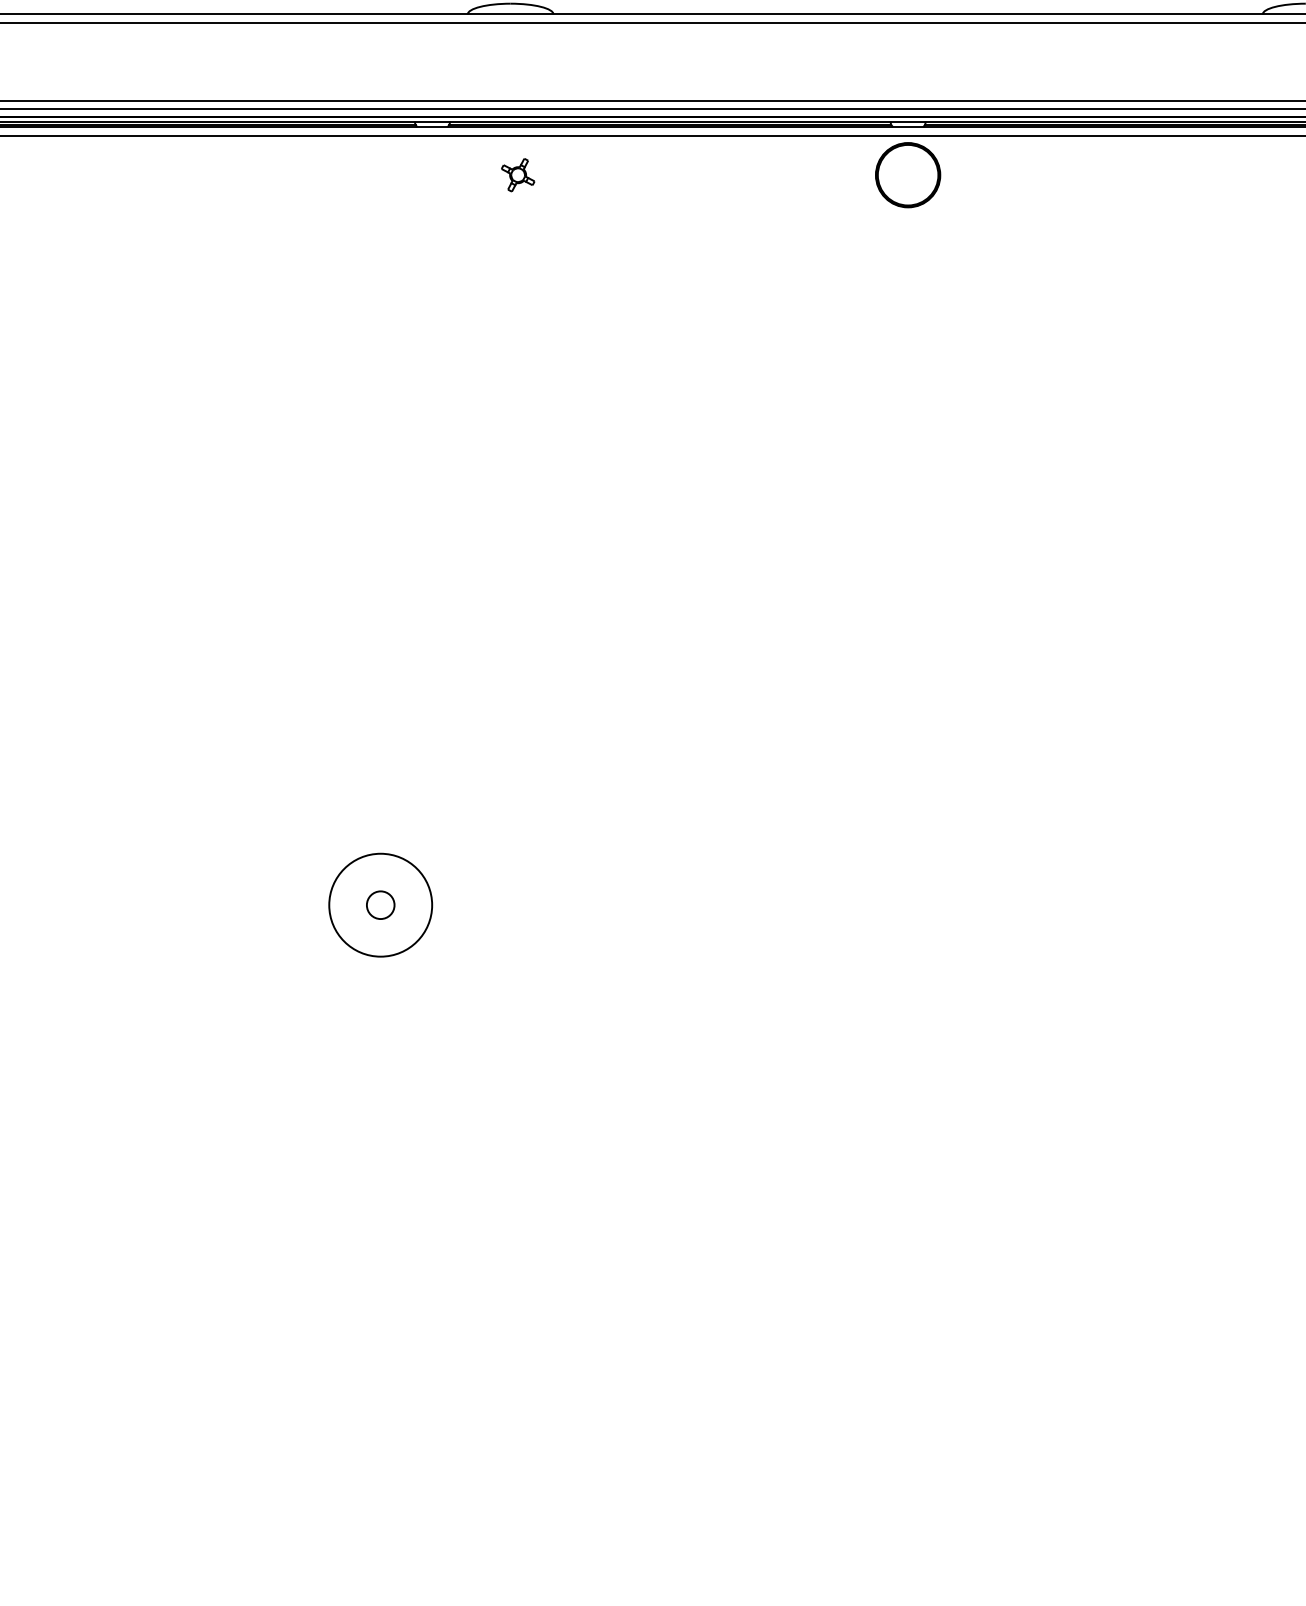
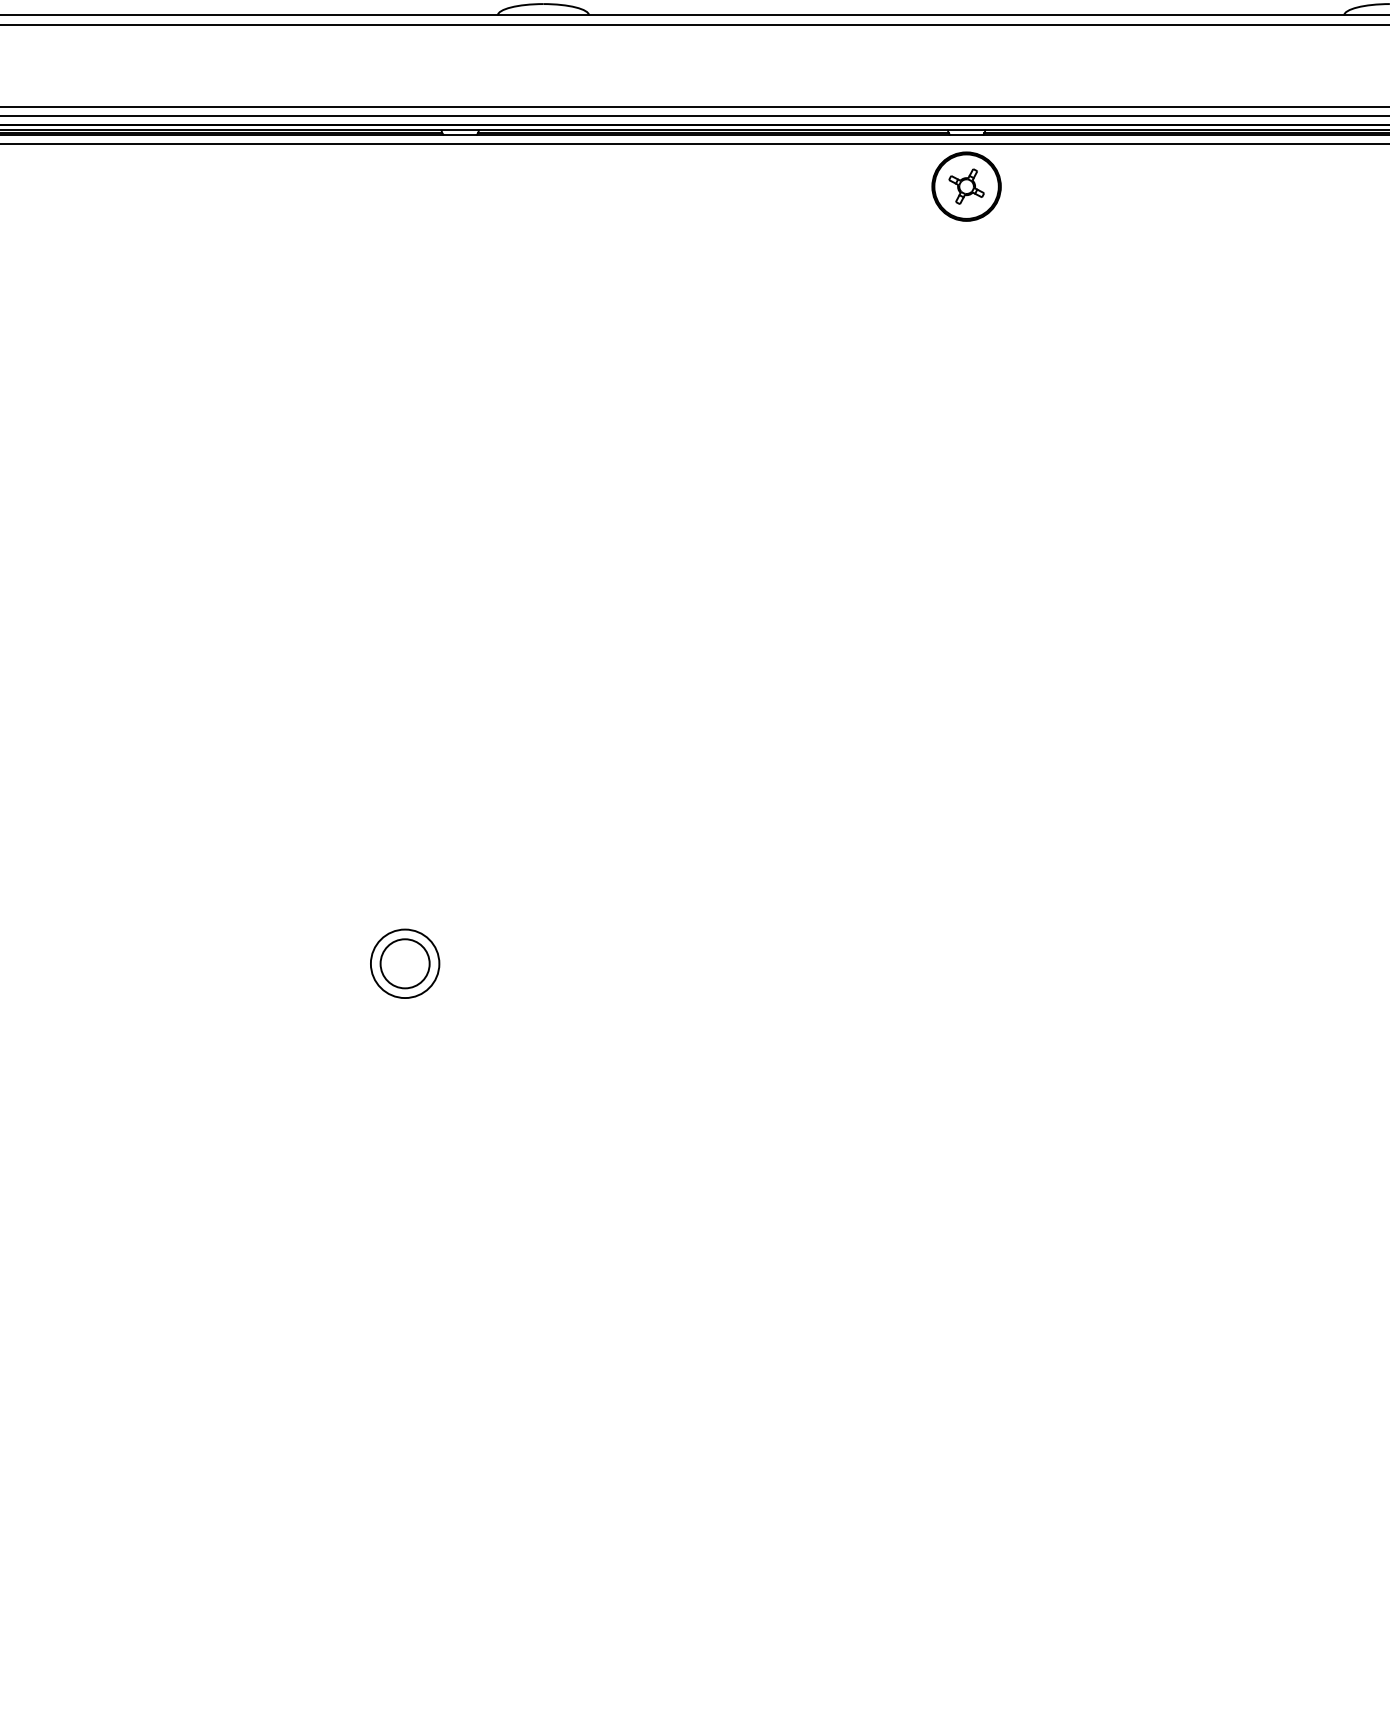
part: (518, 175) -> (967, 186), moved
circle: (380, 905) -> (404, 964), size x0.62
circle: (380, 905) -> (404, 964), size x1.67

